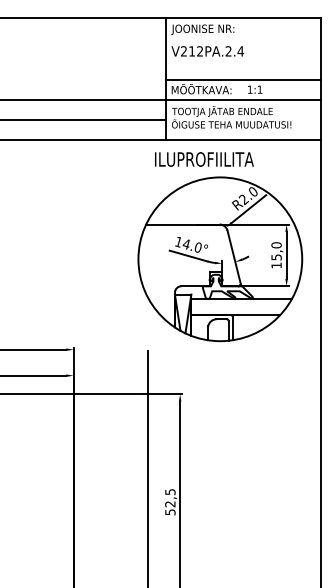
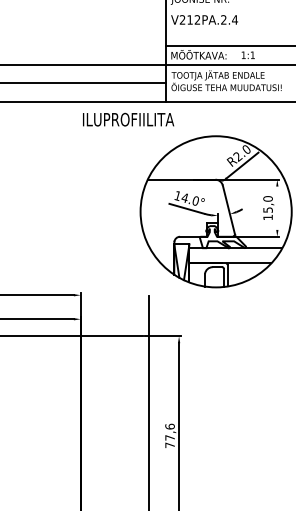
text: (204, 159) -> (128, 119), moved
line: (286, 254) -> (277, 207), removed
text: (170, 502) -> (170, 436), 52,5 -> 77,6

